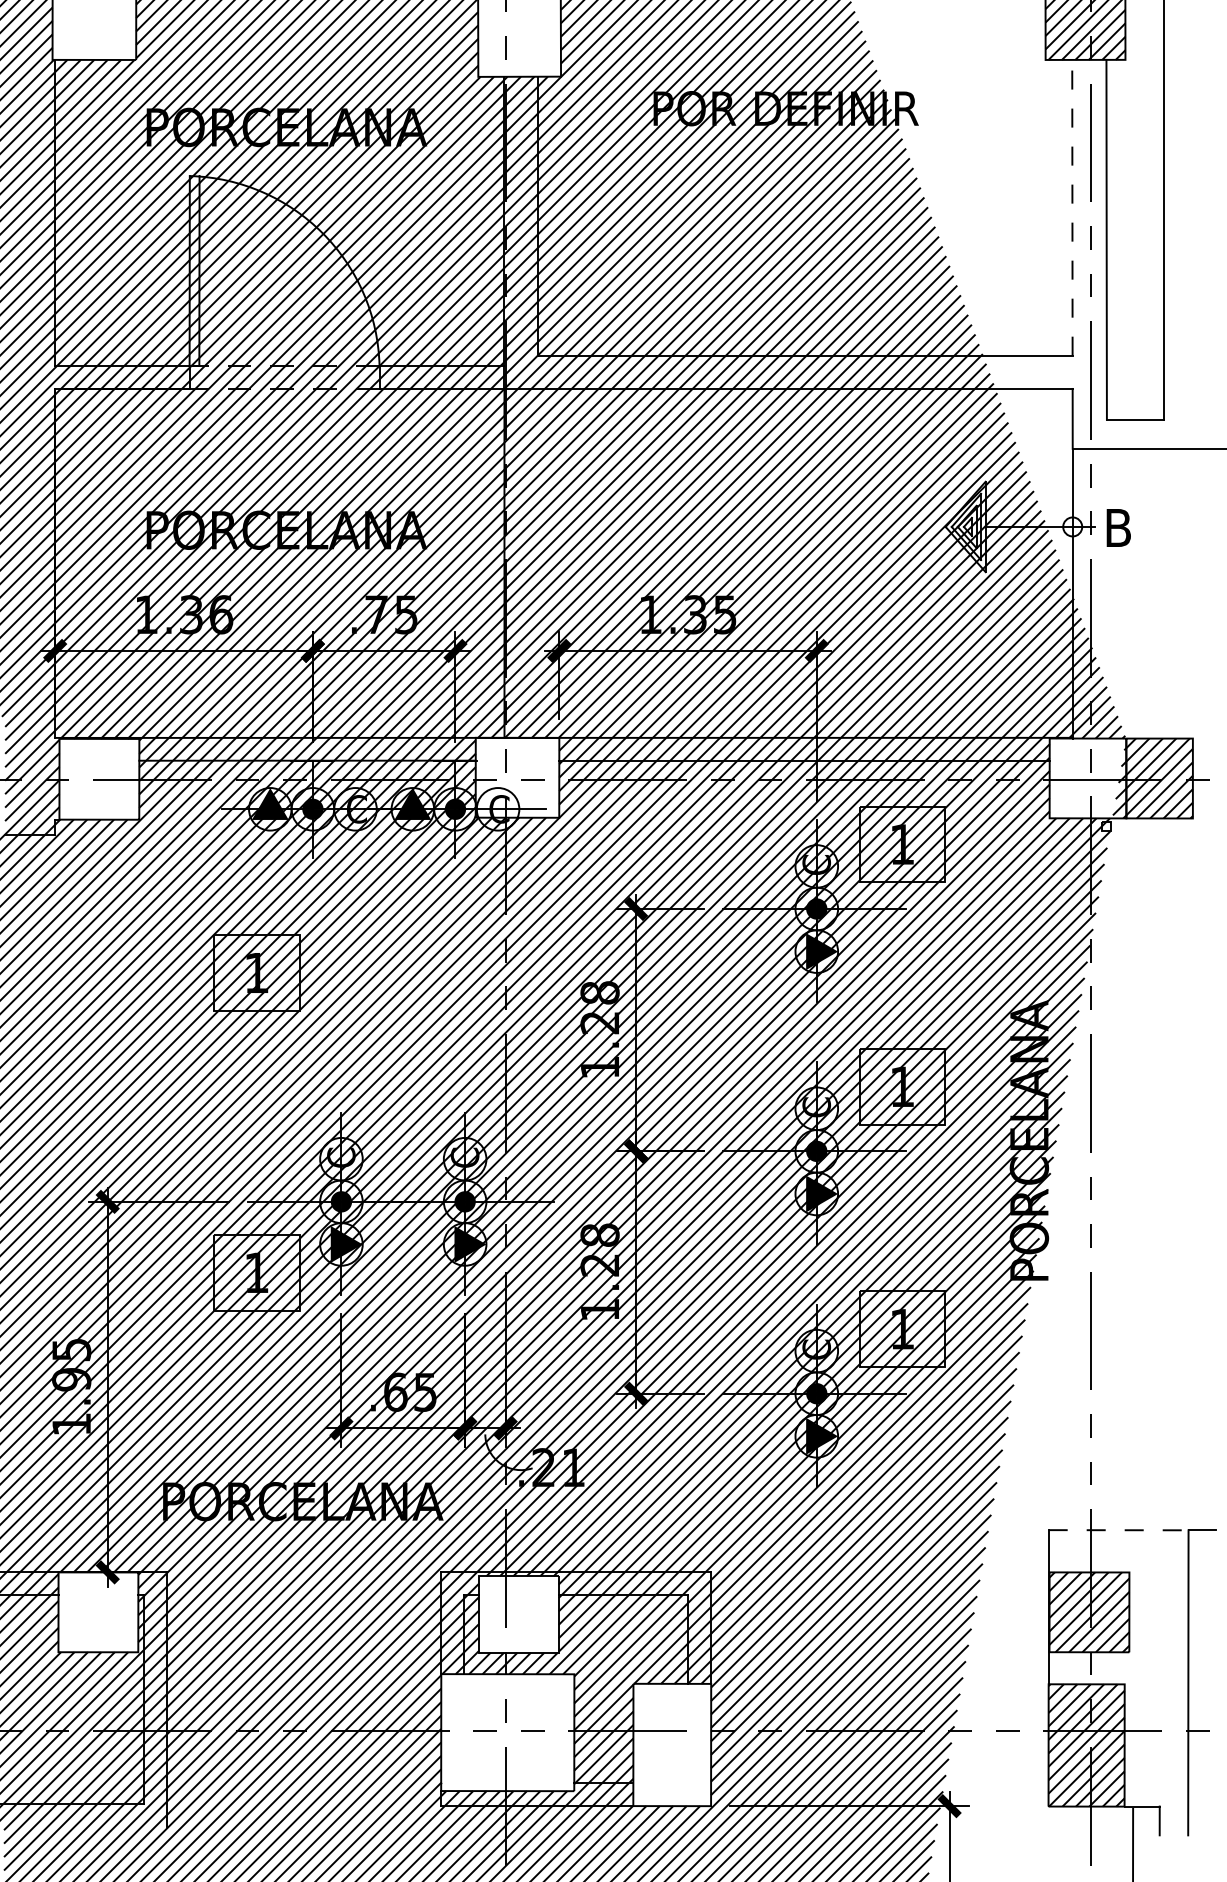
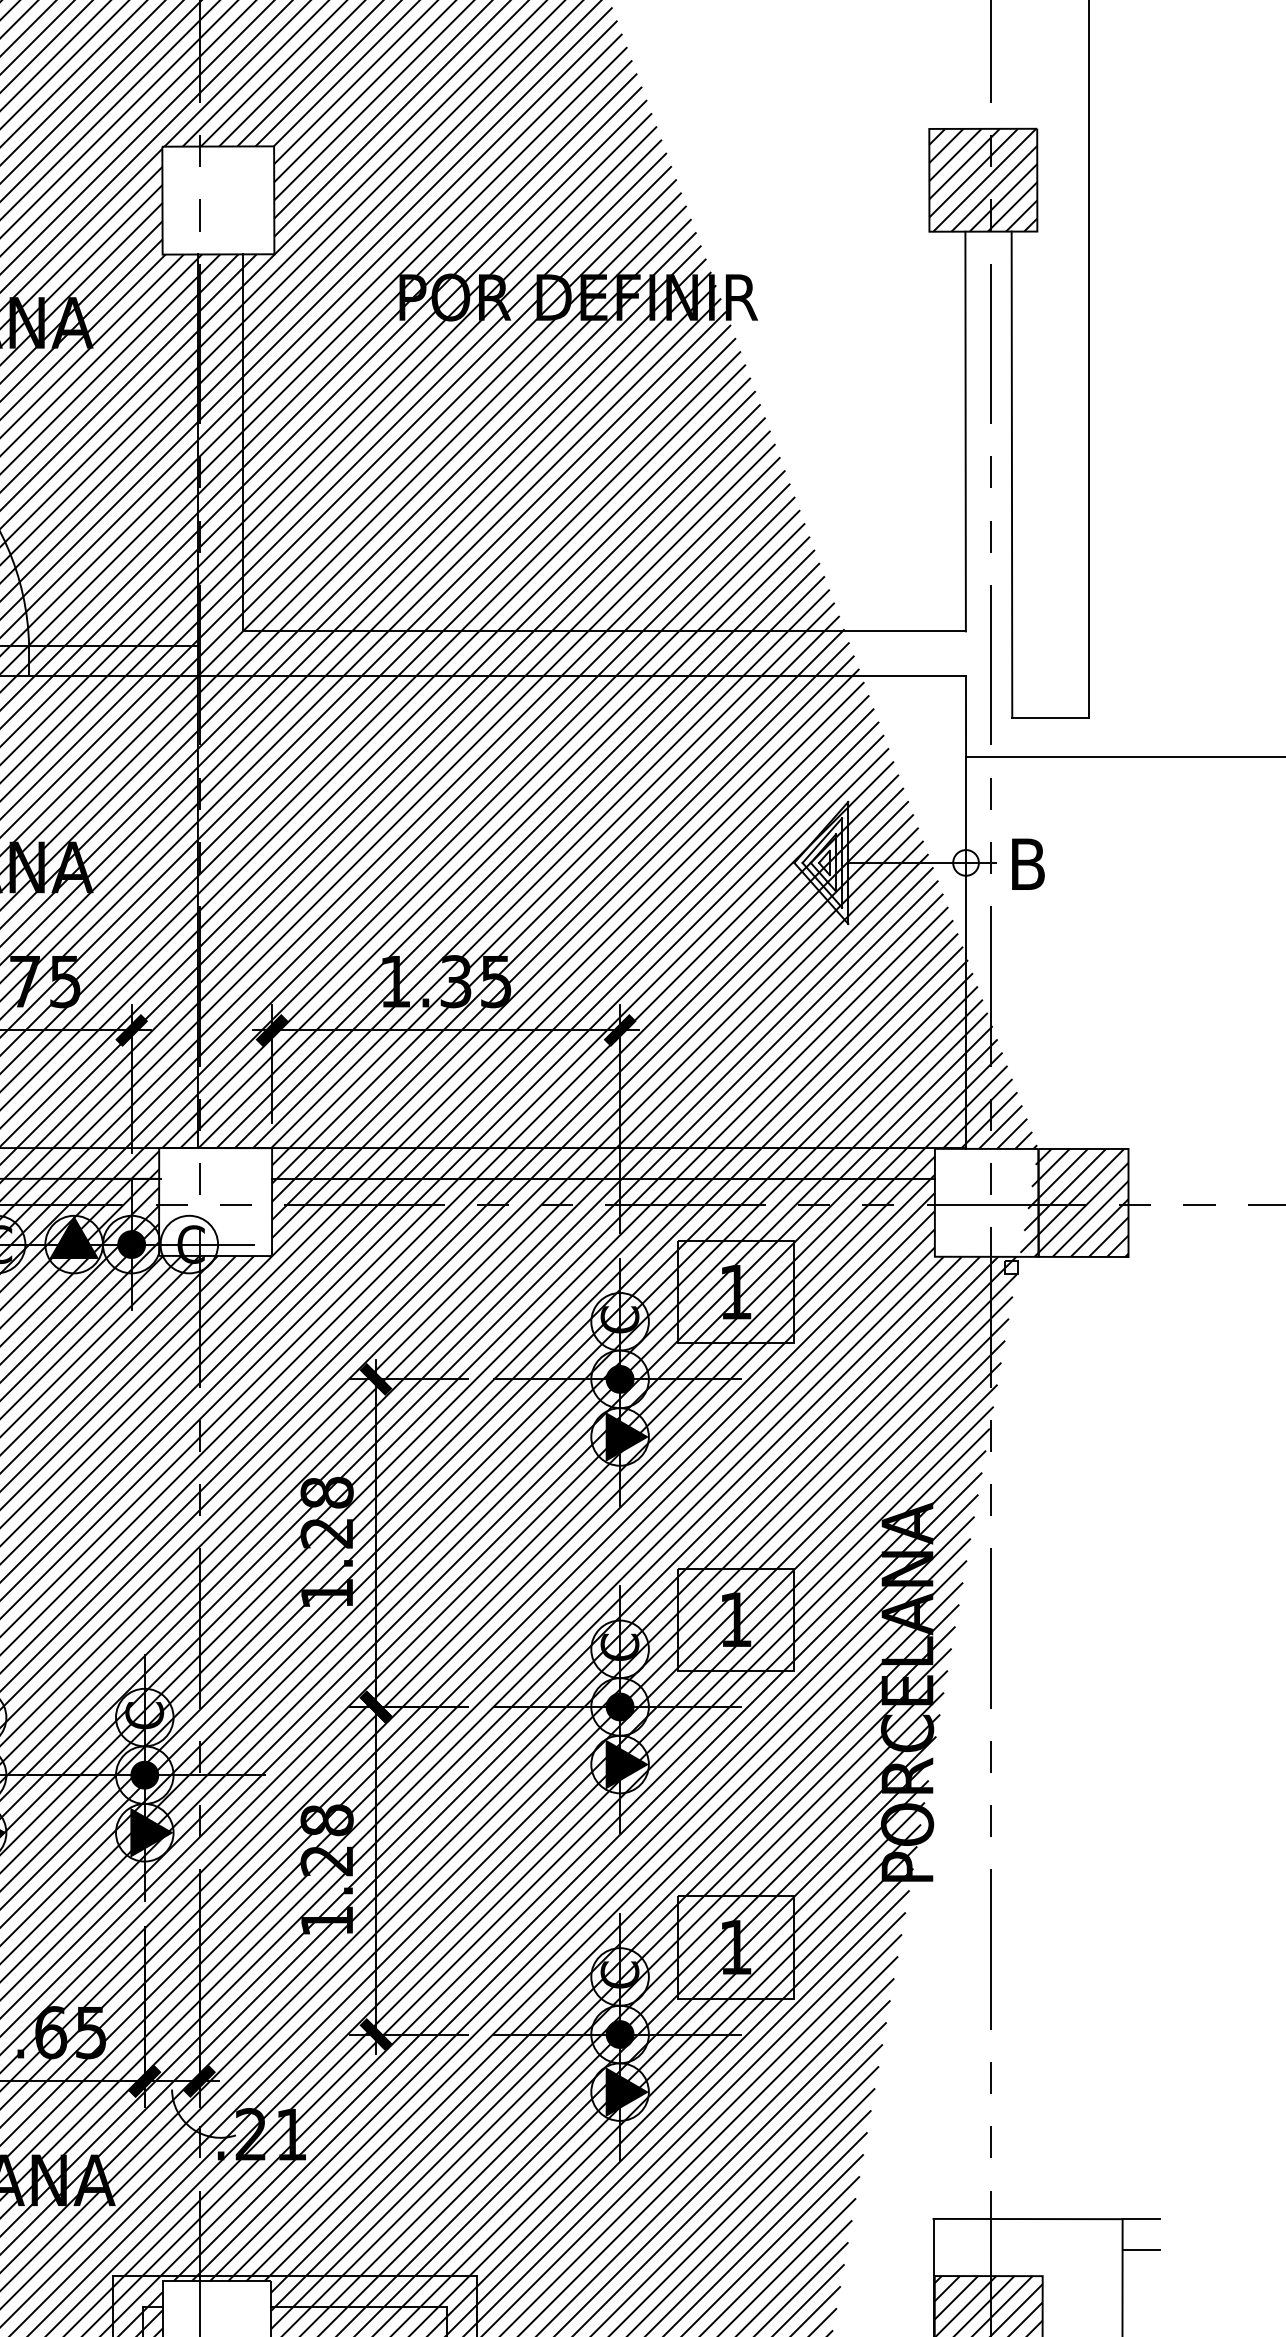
line: (1072, 207) -> (965, 431), dashed -> solid
line: (1118, 1530) -> (1027, 2219), dashed -> solid
line: (1202, 1553) -> (1141, 2250), added

